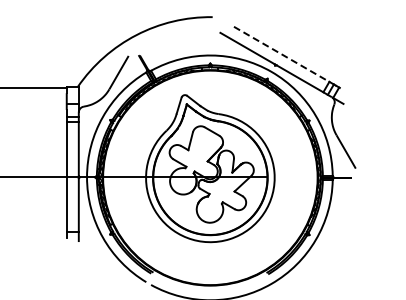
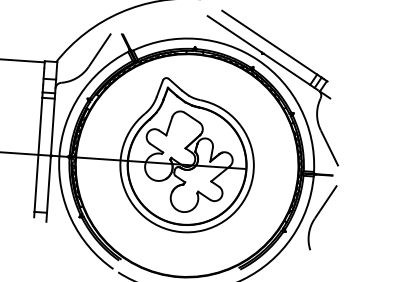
line: (282, 54) -> (270, 42), dashed -> solid
part: (343, 219) -> (322, 218), added

